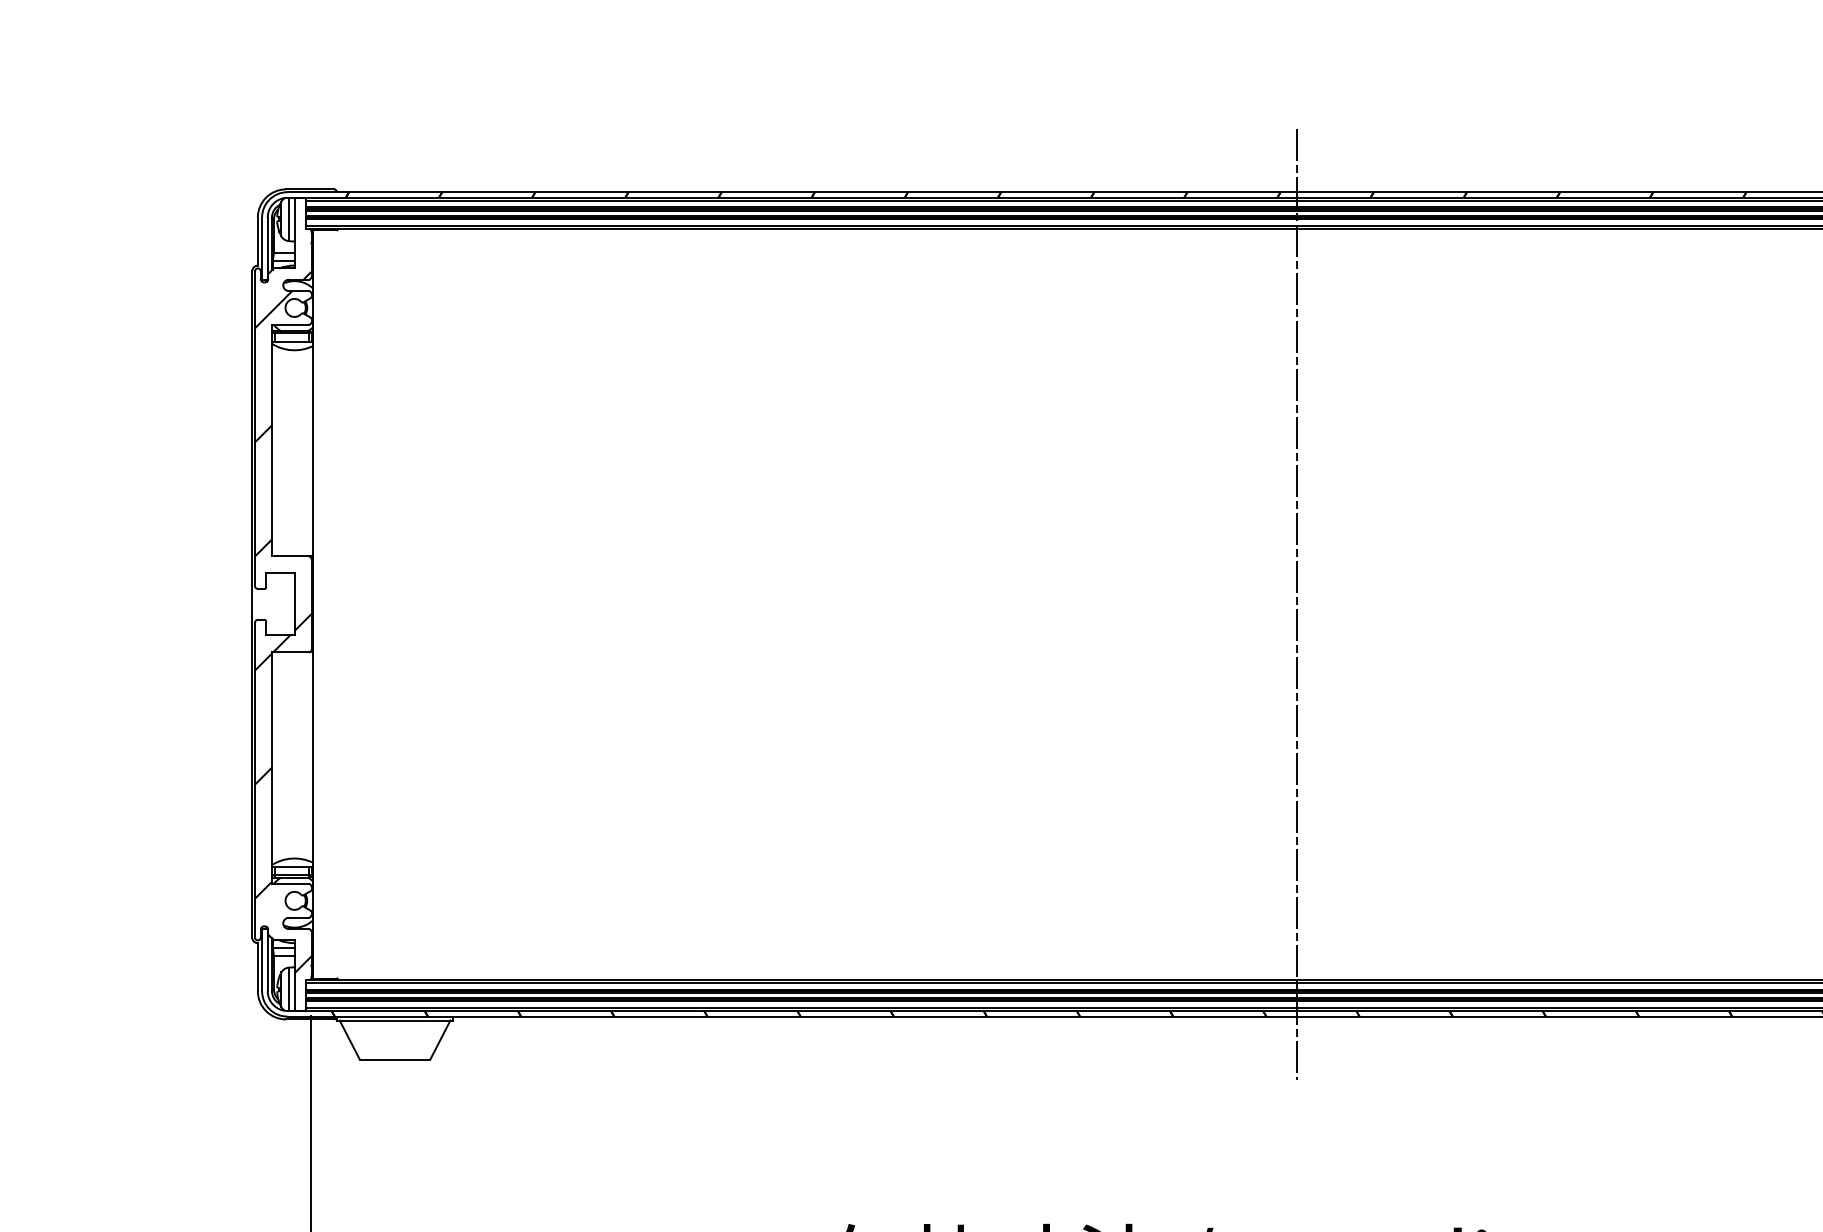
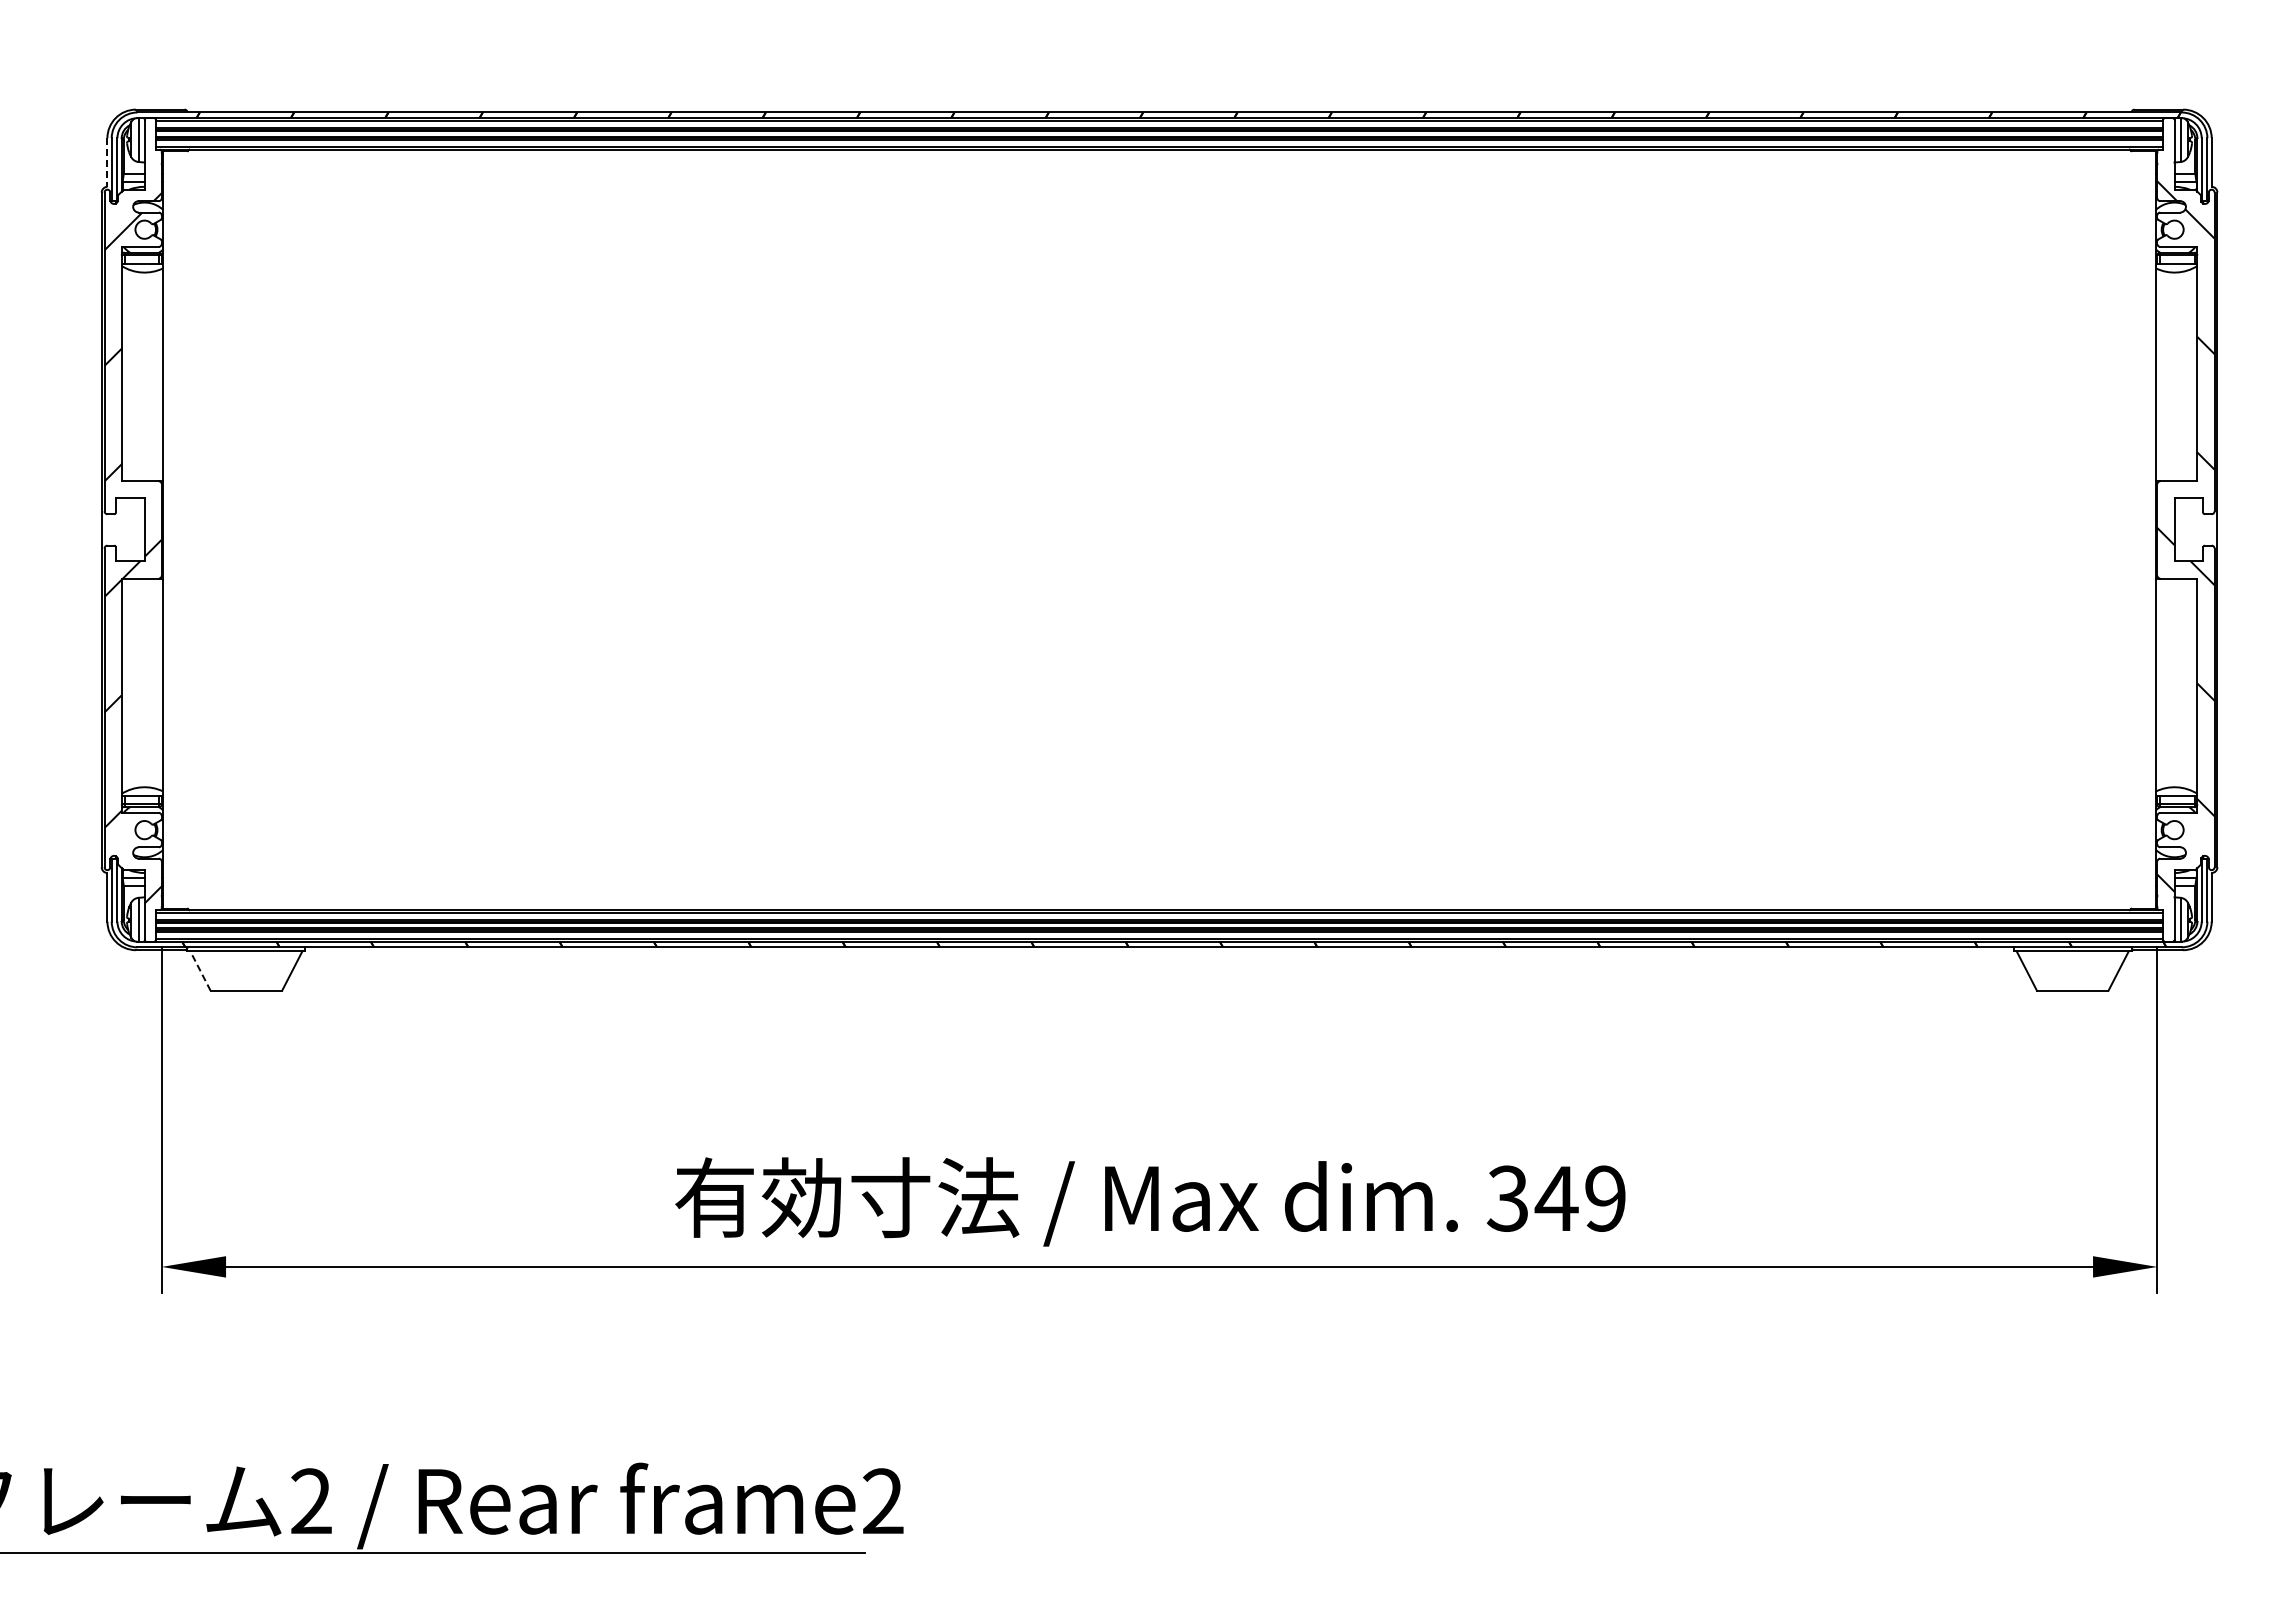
line: (257, 242) -> (107, 163), solid -> dashed
line: (1296, 603) -> (1159, 529), removed
line: (349, 1039) -> (200, 970), solid -> dashed

